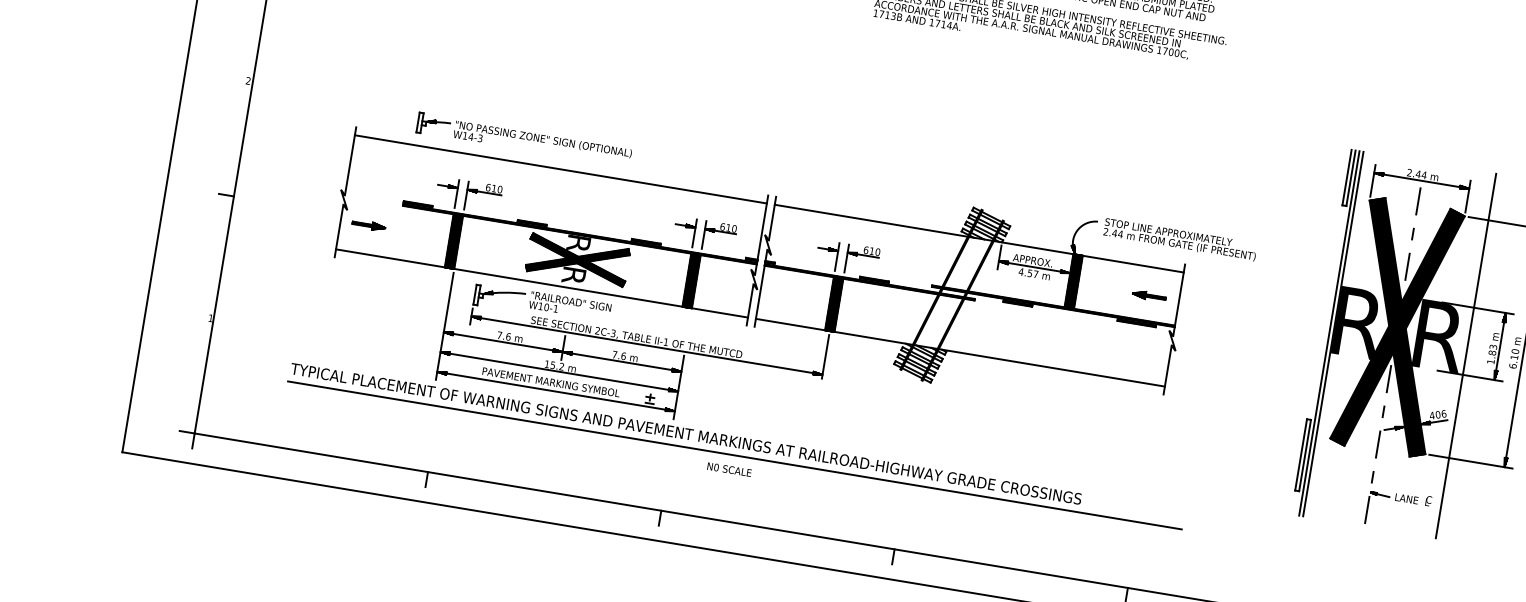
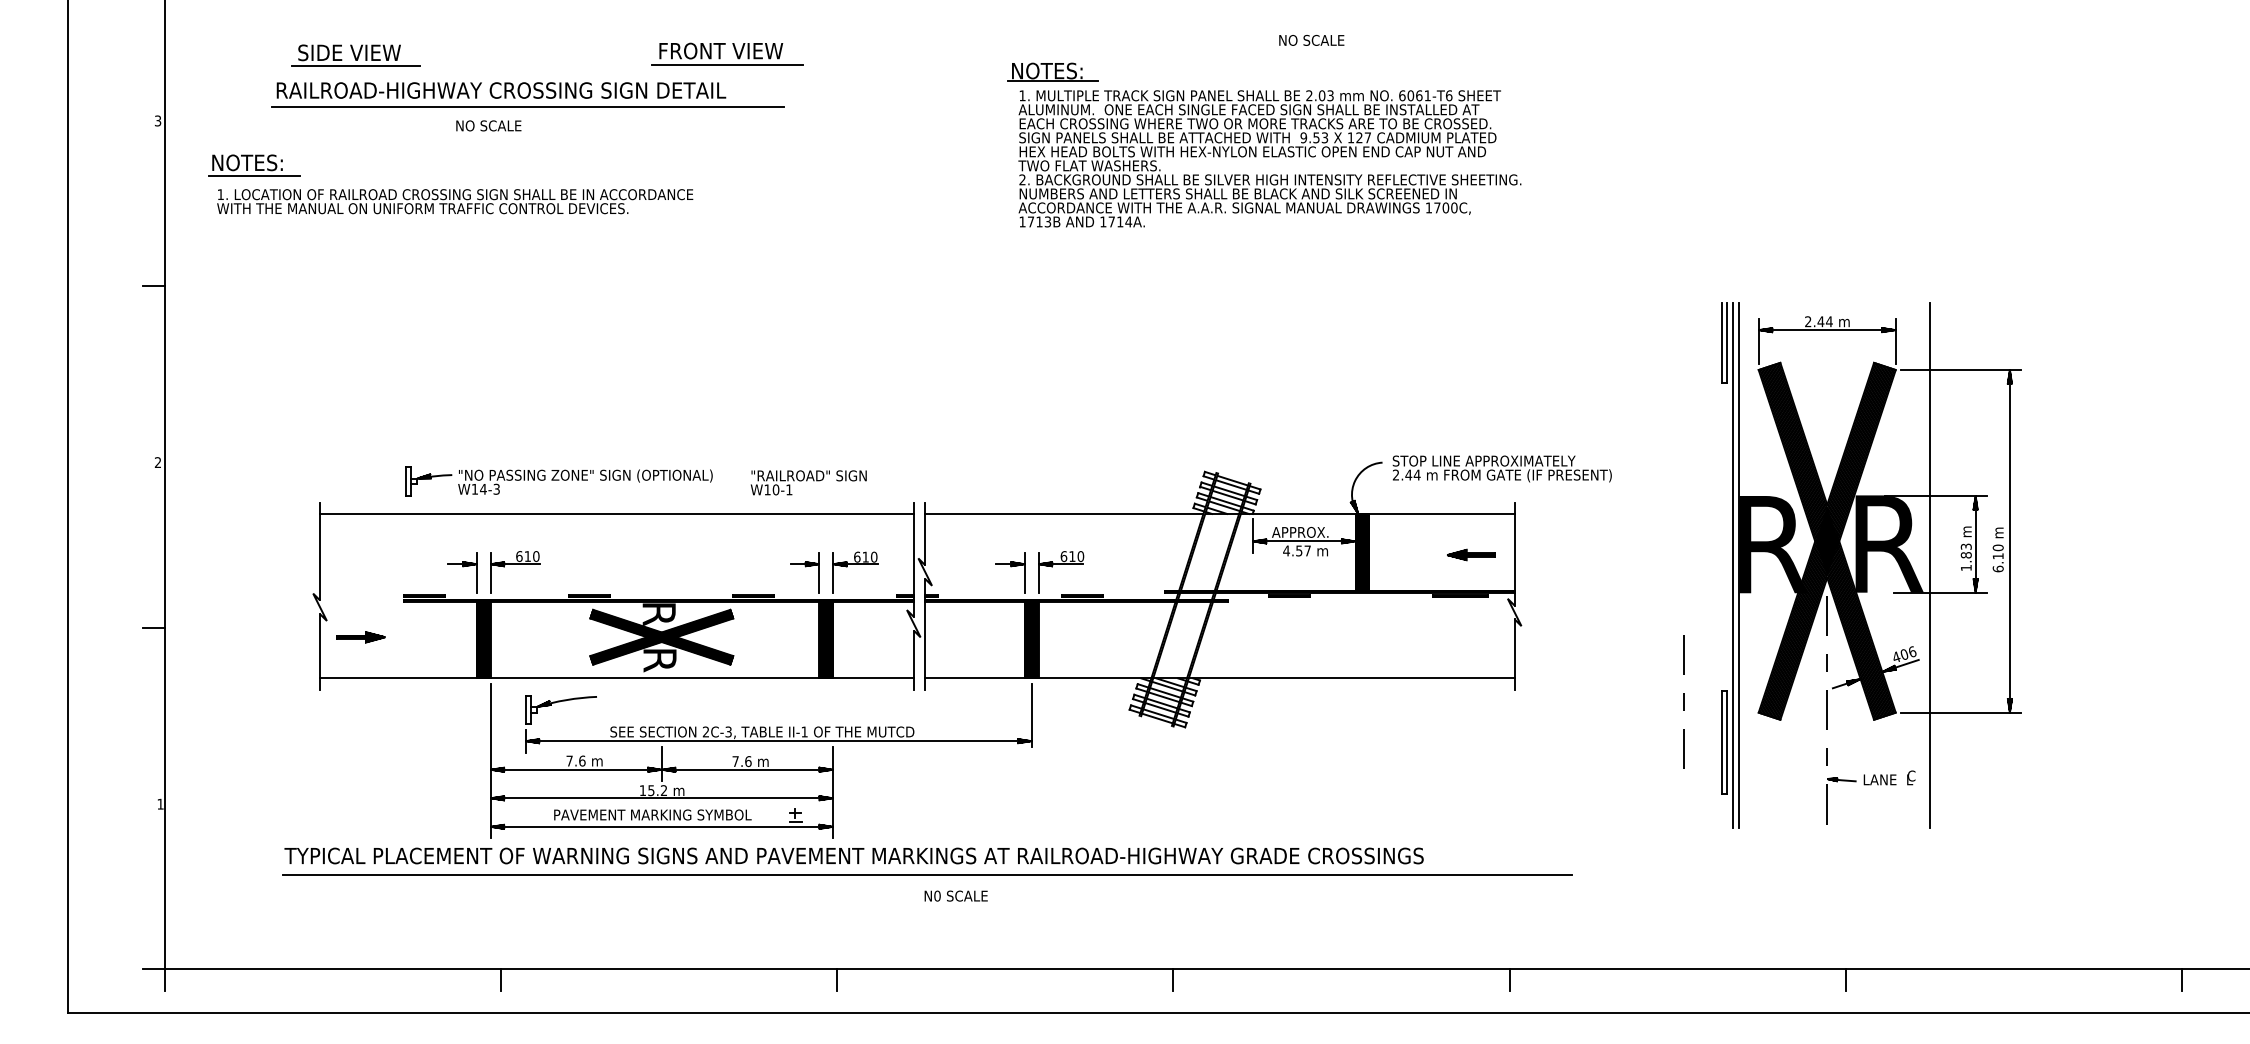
line: (1412, 233) -> (1683, 701), moved
text: (570, 305) -> (808, 482), moved
text: (729, 469) -> (955, 895), moved

